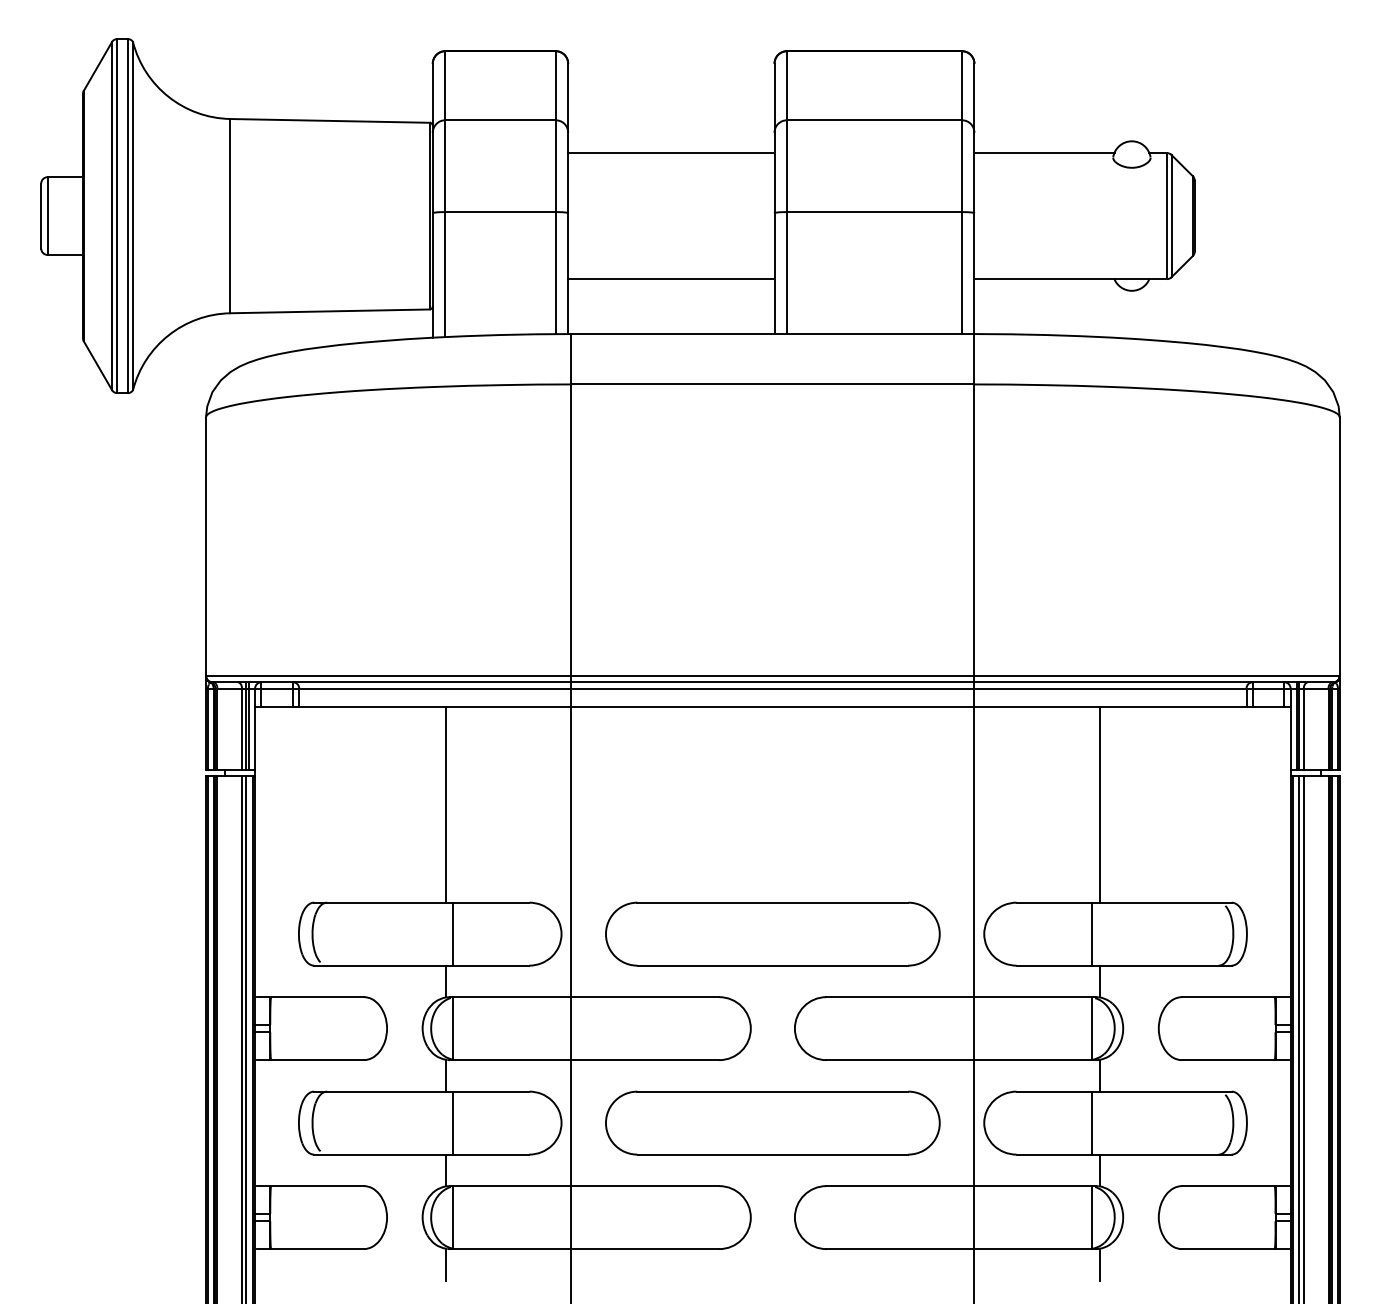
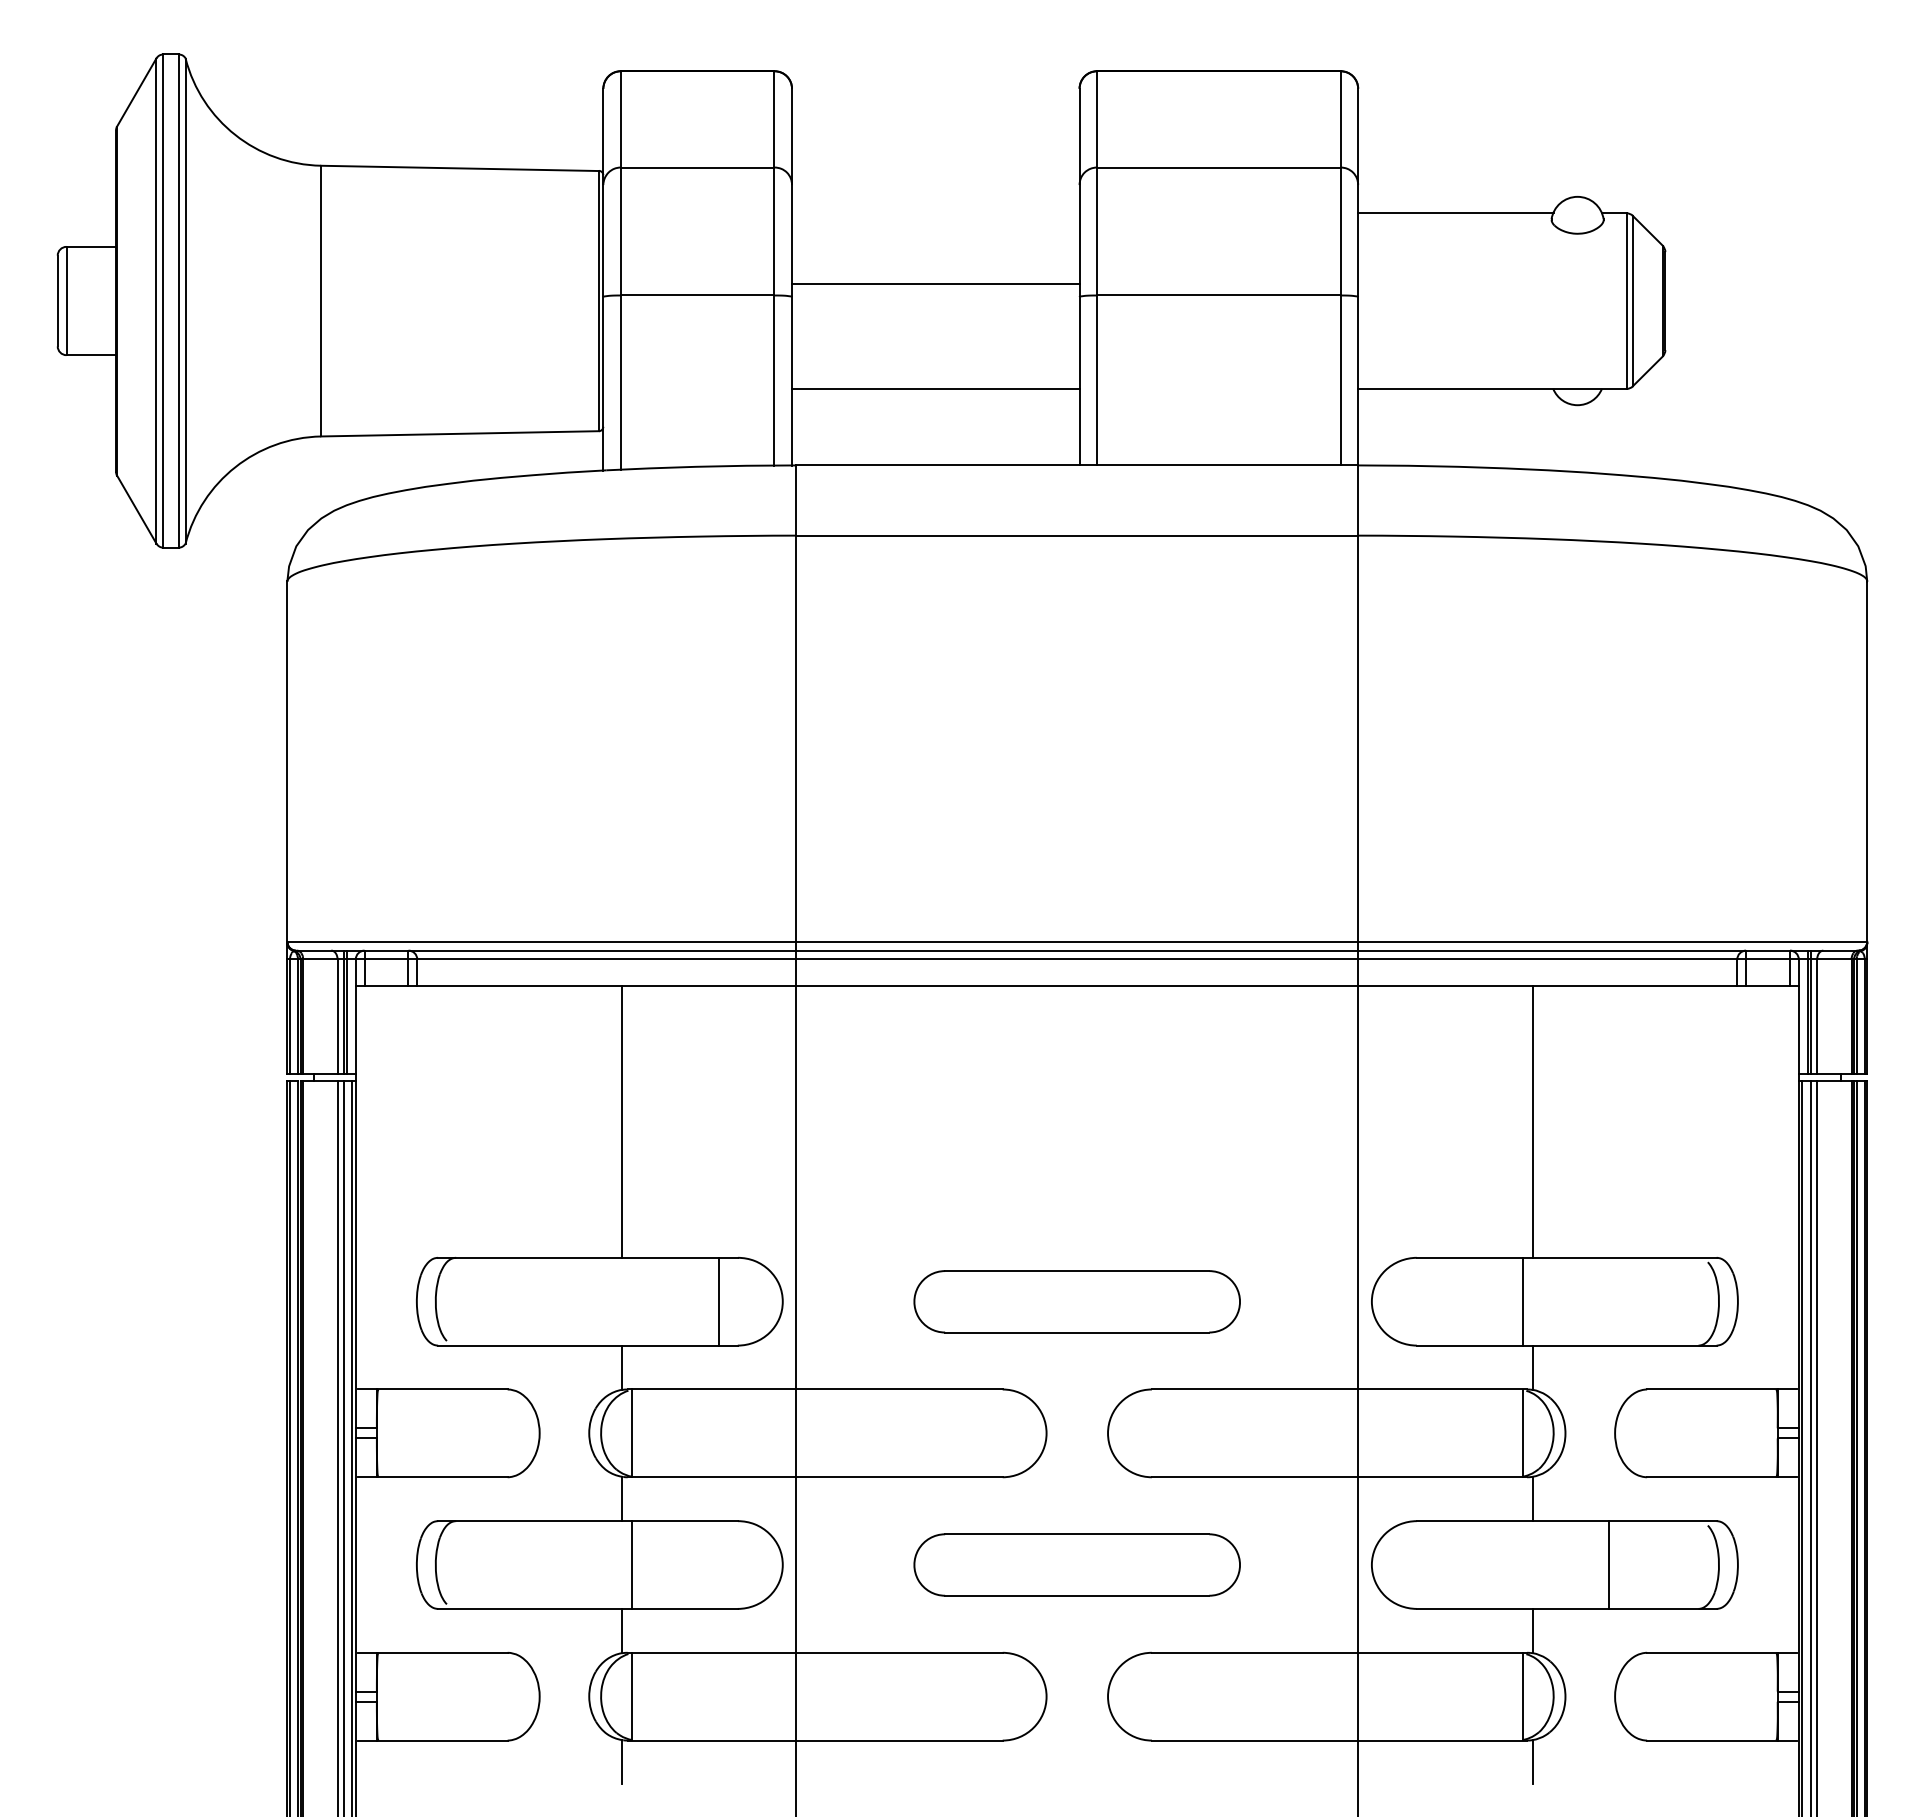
line: (671, 153) -> (935, 284), moved
line: (453, 934) -> (719, 1301), moved
part: (772, 934) -> (1076, 1301), size x0.7
part: (772, 1122) -> (1076, 1564), size x0.7
line: (1092, 1122) -> (1608, 1564), moved

